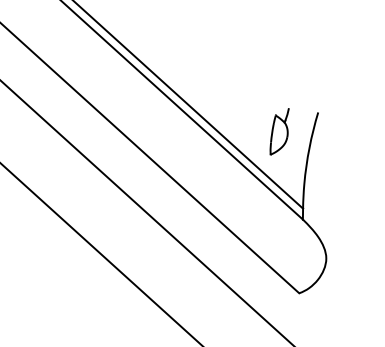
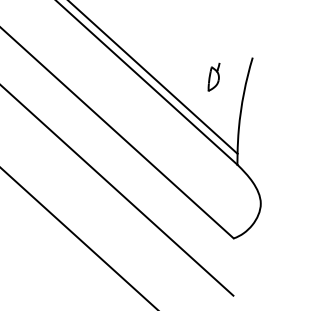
part: (279, 131) -> (214, 76), size x0.6

